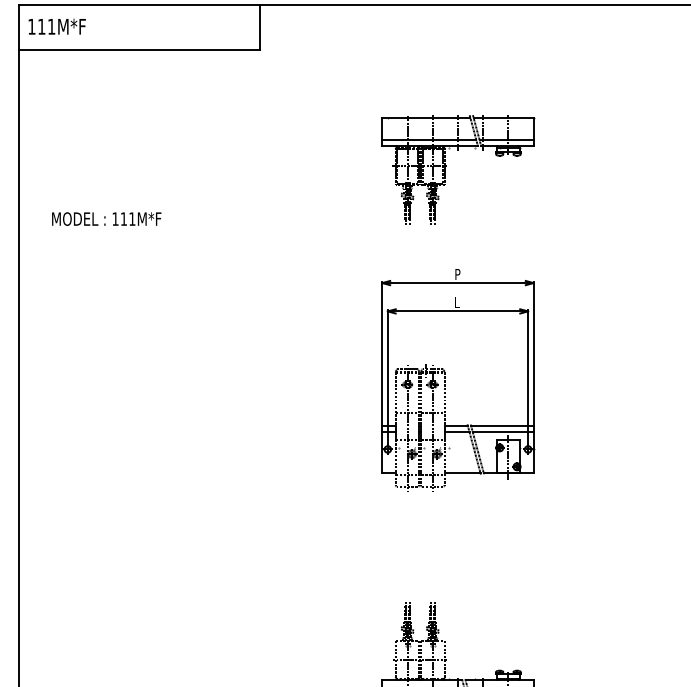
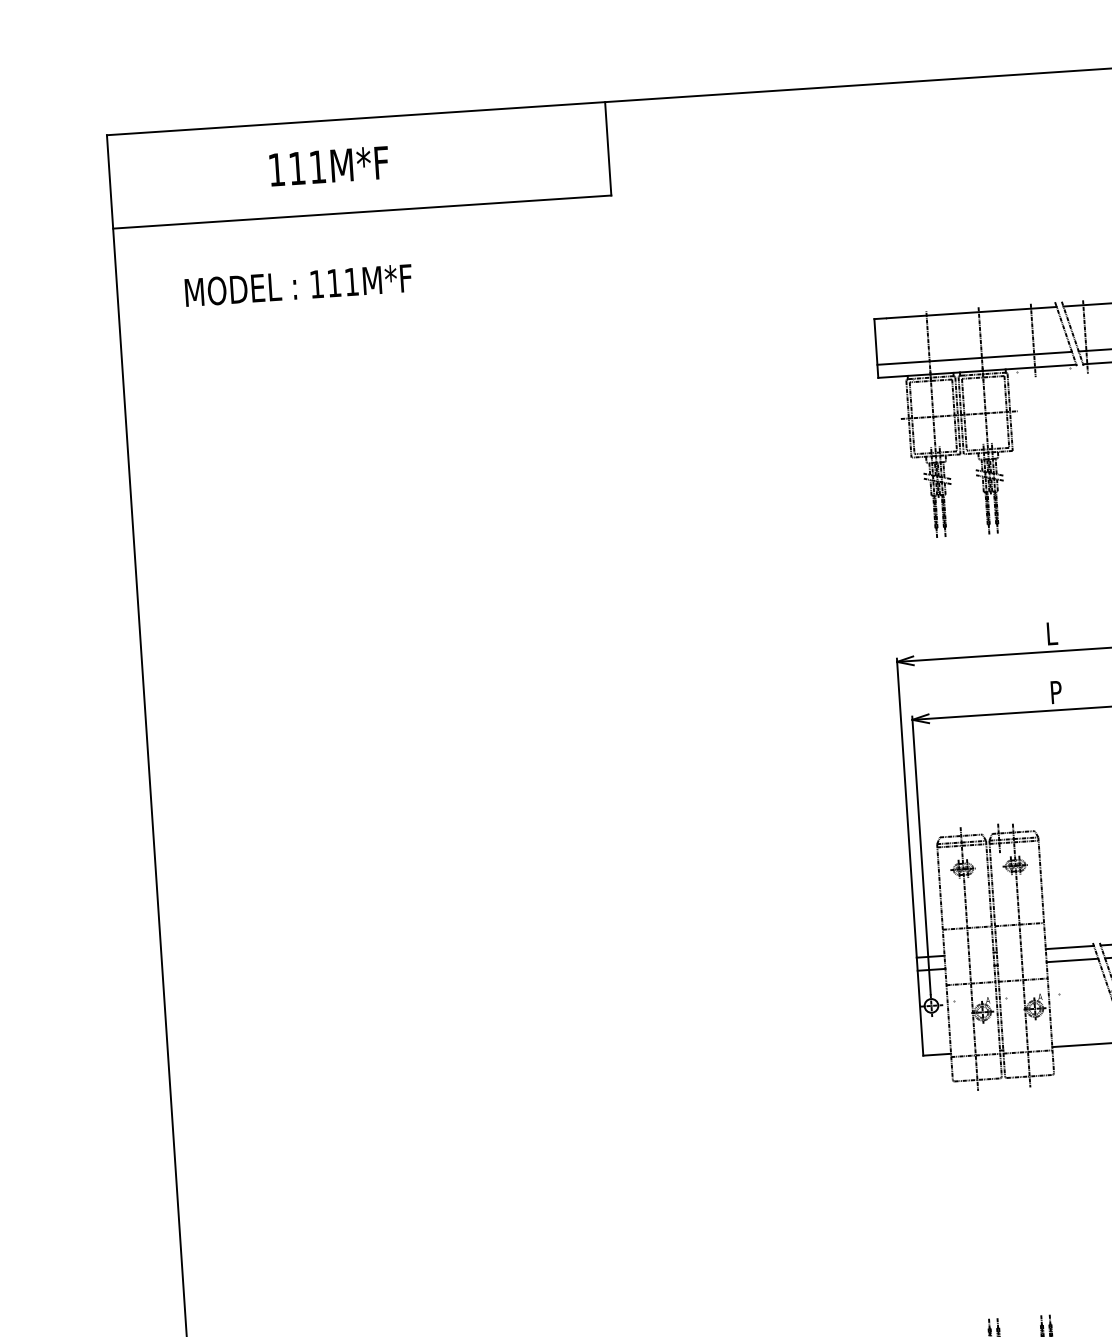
text: (56, 26) -> (327, 165), moved
text: (106, 218) -> (298, 284), moved
text: (457, 274) -> (1051, 633), P -> L
text: (457, 302) -> (1055, 691), L -> P

